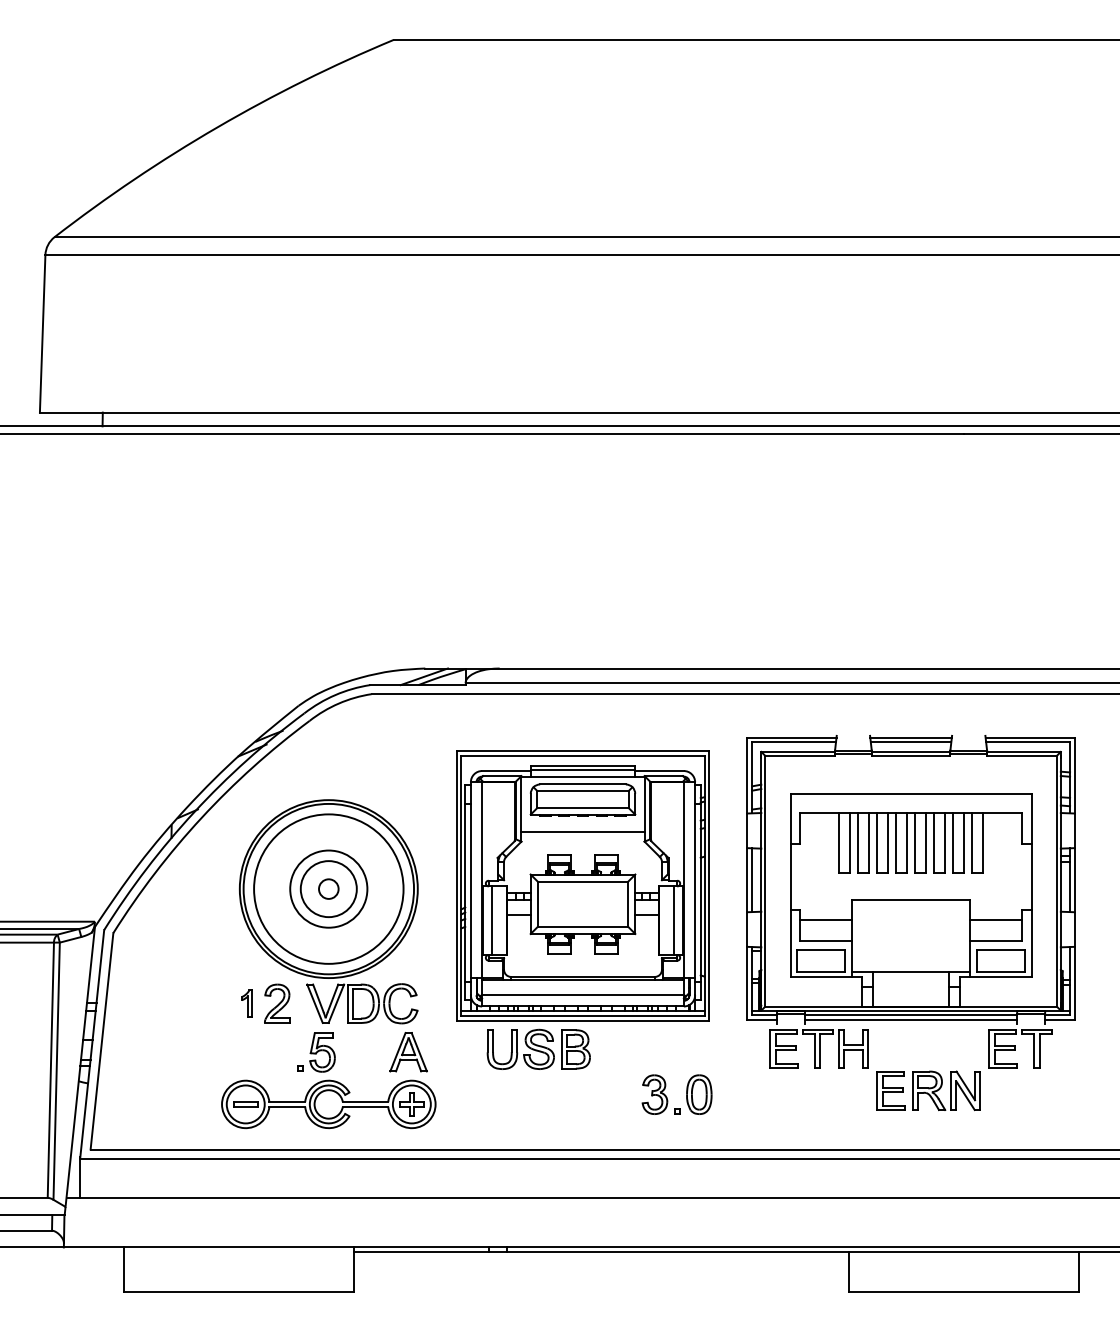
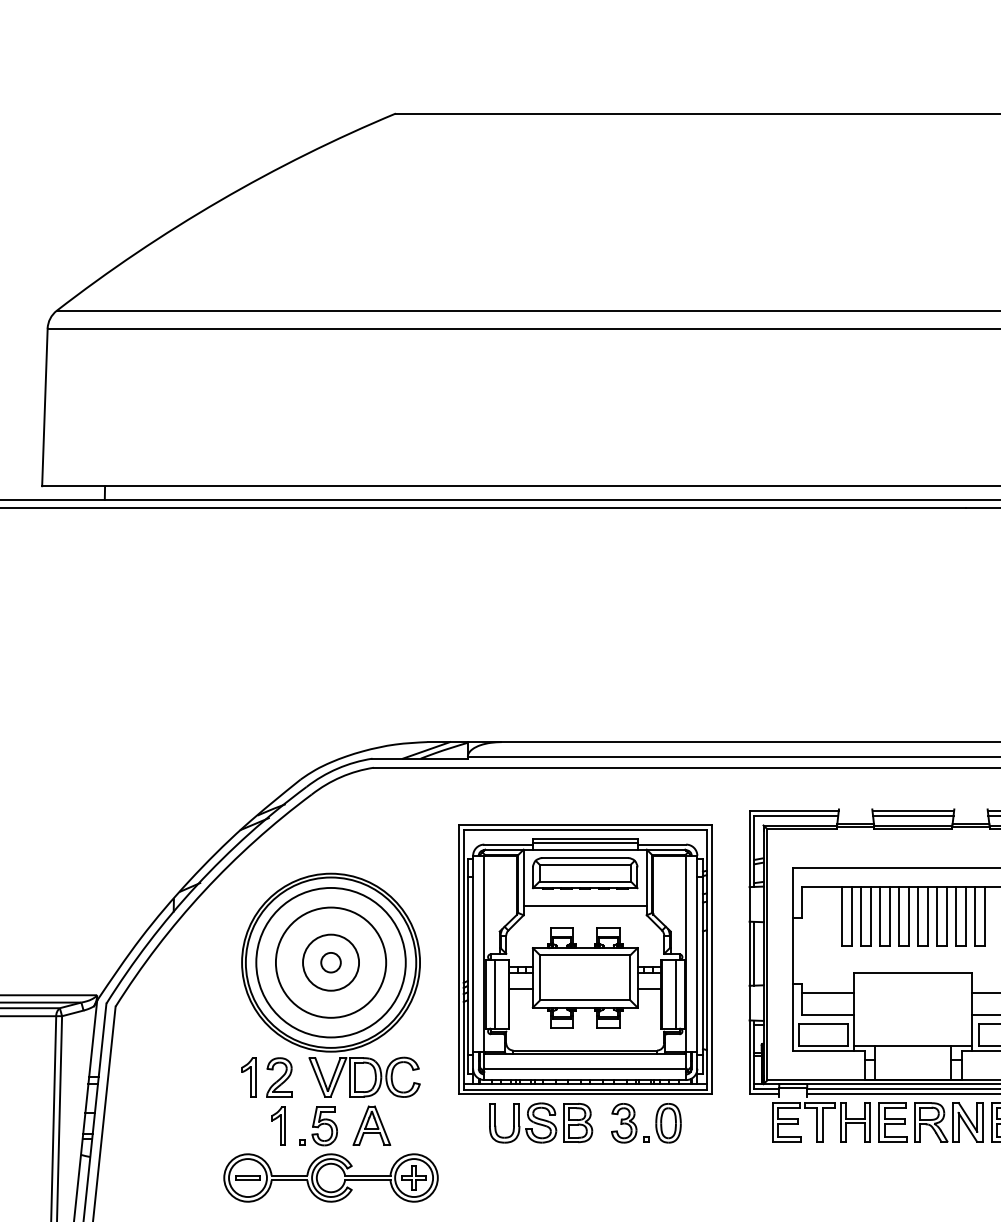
circle: (328, 889) -> (330, 963), size x1.43
part: (246, 1003) -> (248, 1077), size x1.43
part: (275, 1051) -> (277, 1125), added
part: (408, 1052) -> (371, 1126), moved
part: (928, 1090) -> (930, 1122), moved
part: (667, 1097) -> (636, 1126), moved

